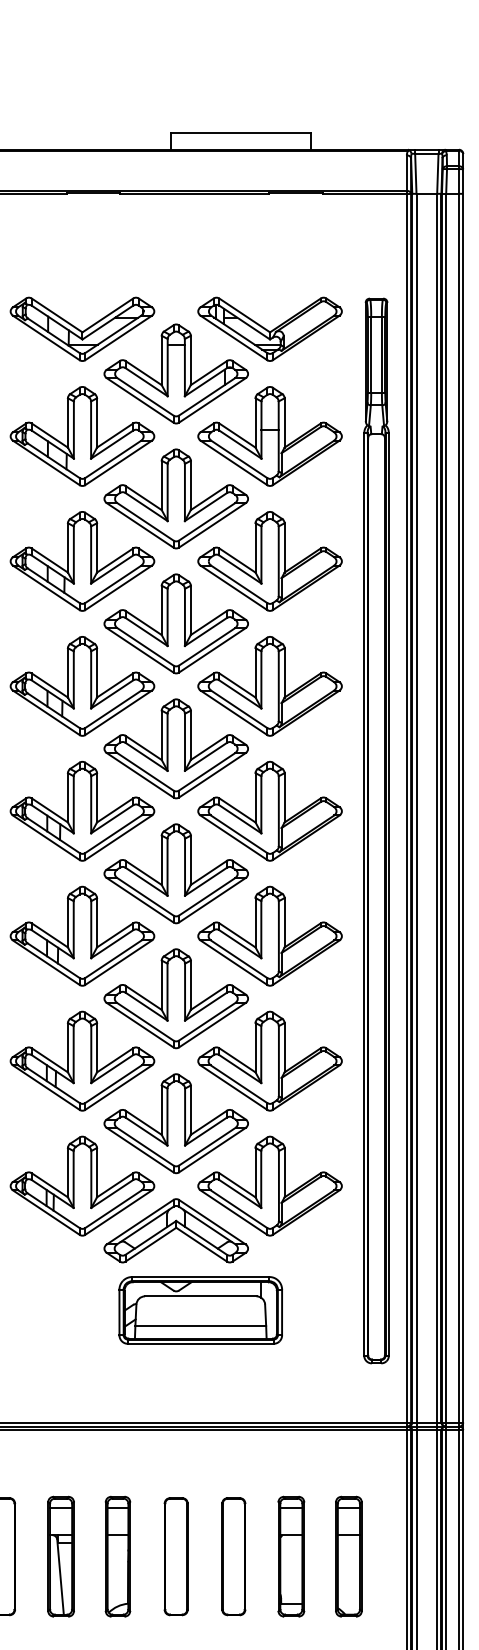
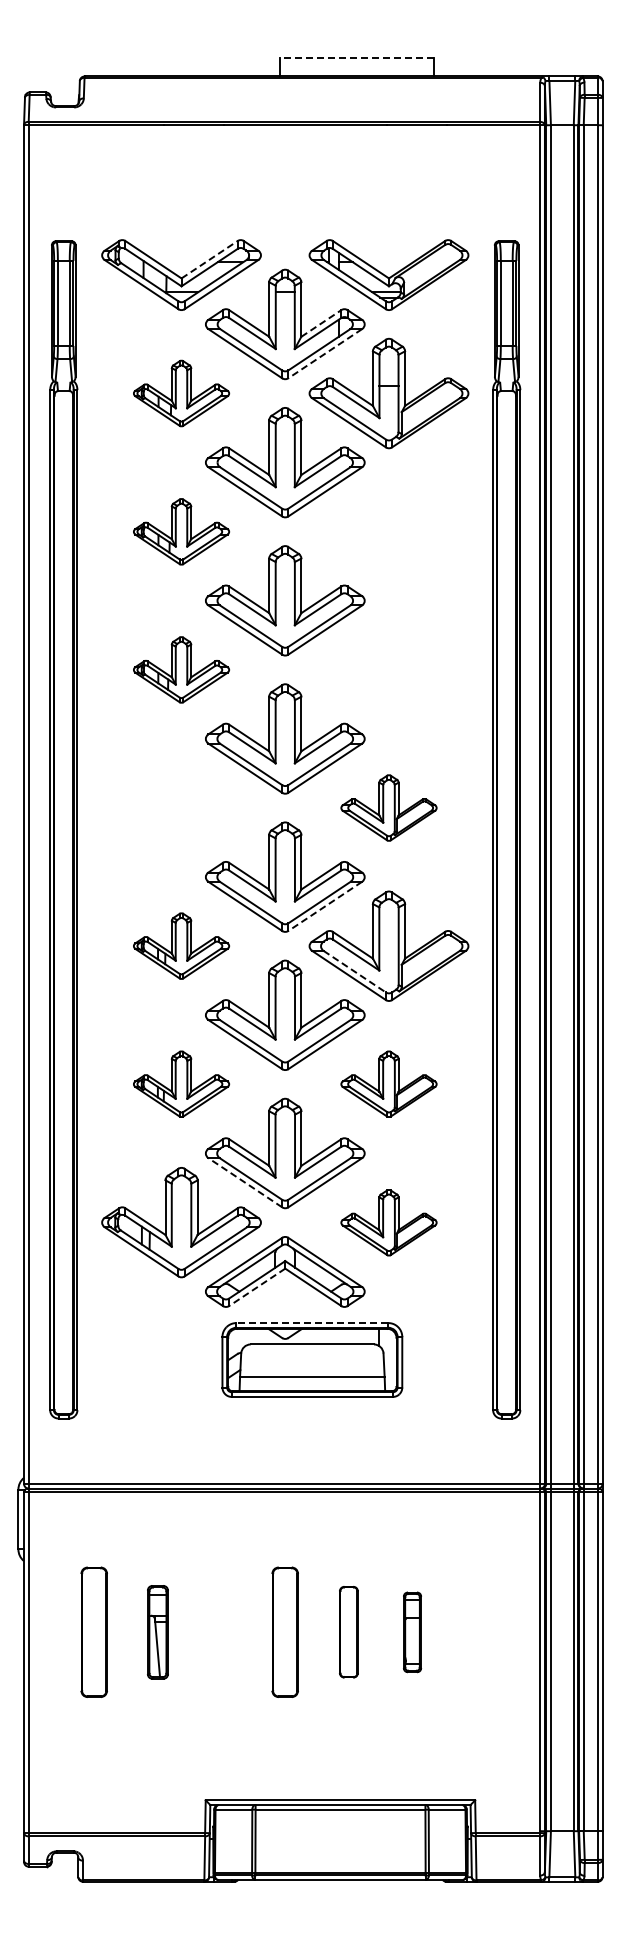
line: (240, 133) -> (356, 58), solid -> dashed
line: (107, 315) -> (209, 259), solid -> dashed
line: (209, 373) -> (321, 323), solid -> dashed
line: (211, 400) -> (324, 353), solid -> dashed
part: (82, 436) -> (181, 393), size x0.6
part: (82, 561) -> (181, 531), size x0.6
part: (269, 561) -> (388, 531), removed
part: (82, 686) -> (181, 669), size x0.6
part: (269, 686) -> (388, 669), removed
part: (82, 810) -> (181, 807), removed
part: (269, 810) -> (388, 807), size x0.6
line: (211, 900) -> (324, 906), solid -> dashed
part: (82, 935) -> (181, 945), size x0.6
line: (239, 959) -> (355, 971), solid -> dashed
part: (82, 1060) -> (181, 1083), size x0.6
part: (269, 1060) -> (388, 1083), size x0.6
line: (139, 1149) -> (244, 1182), solid -> dashed
part: (269, 1186) -> (388, 1222), size x0.6
line: (151, 1244) -> (257, 1287), solid -> dashed
line: (200, 1277) -> (312, 1323), solid -> dashed
part: (233, 1555) -> (348, 1631), size x0.7
part: (60, 1556) -> (157, 1632), size x0.7
part: (117, 1556) -> (220, 1632), removed
part: (291, 1556) -> (412, 1632), size x0.6
part: (349, 1556) -> (476, 1632), removed

